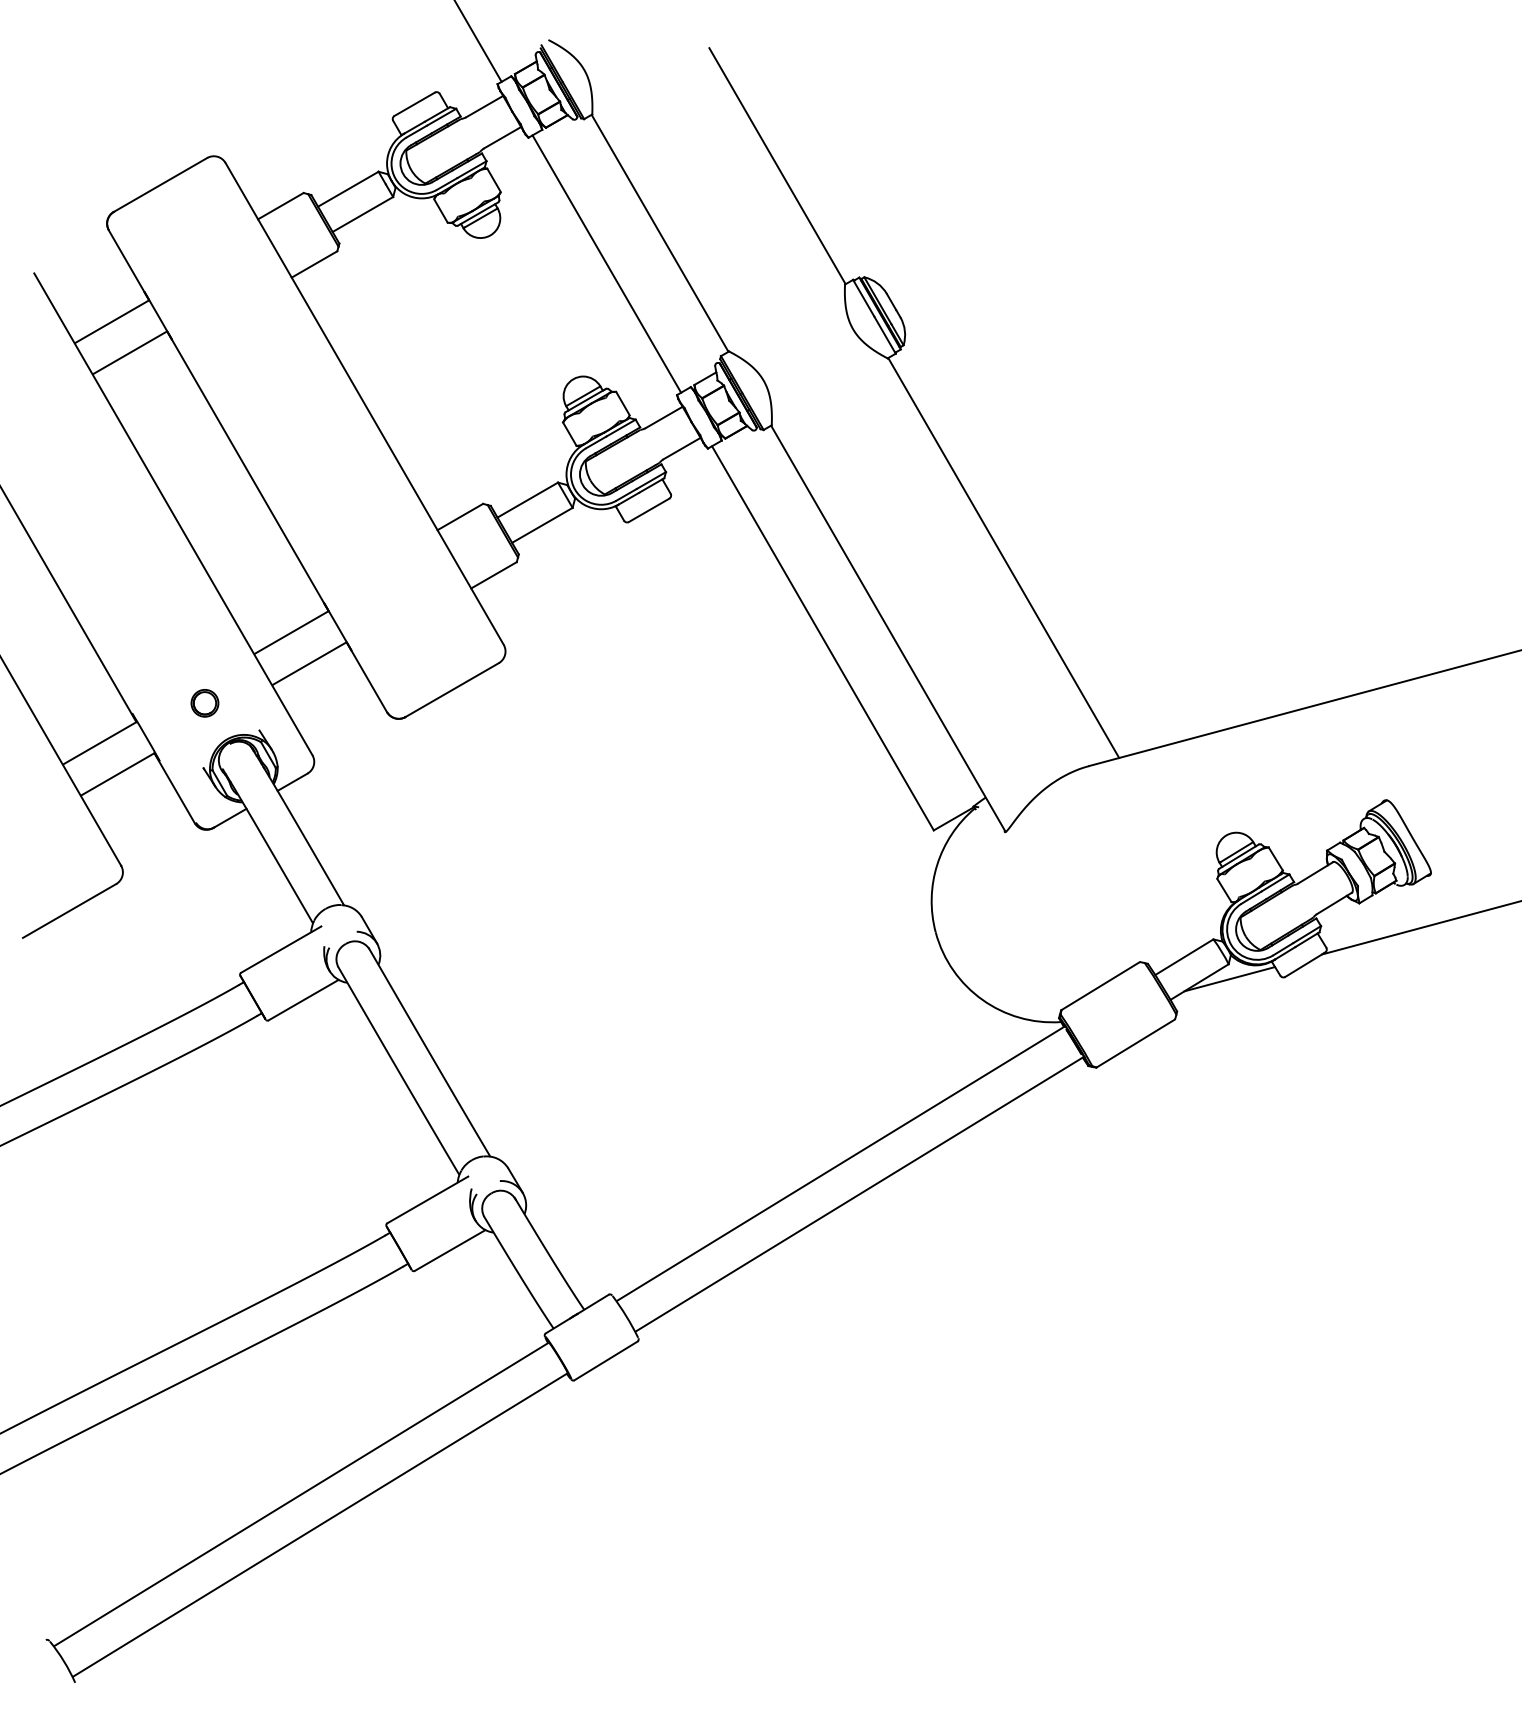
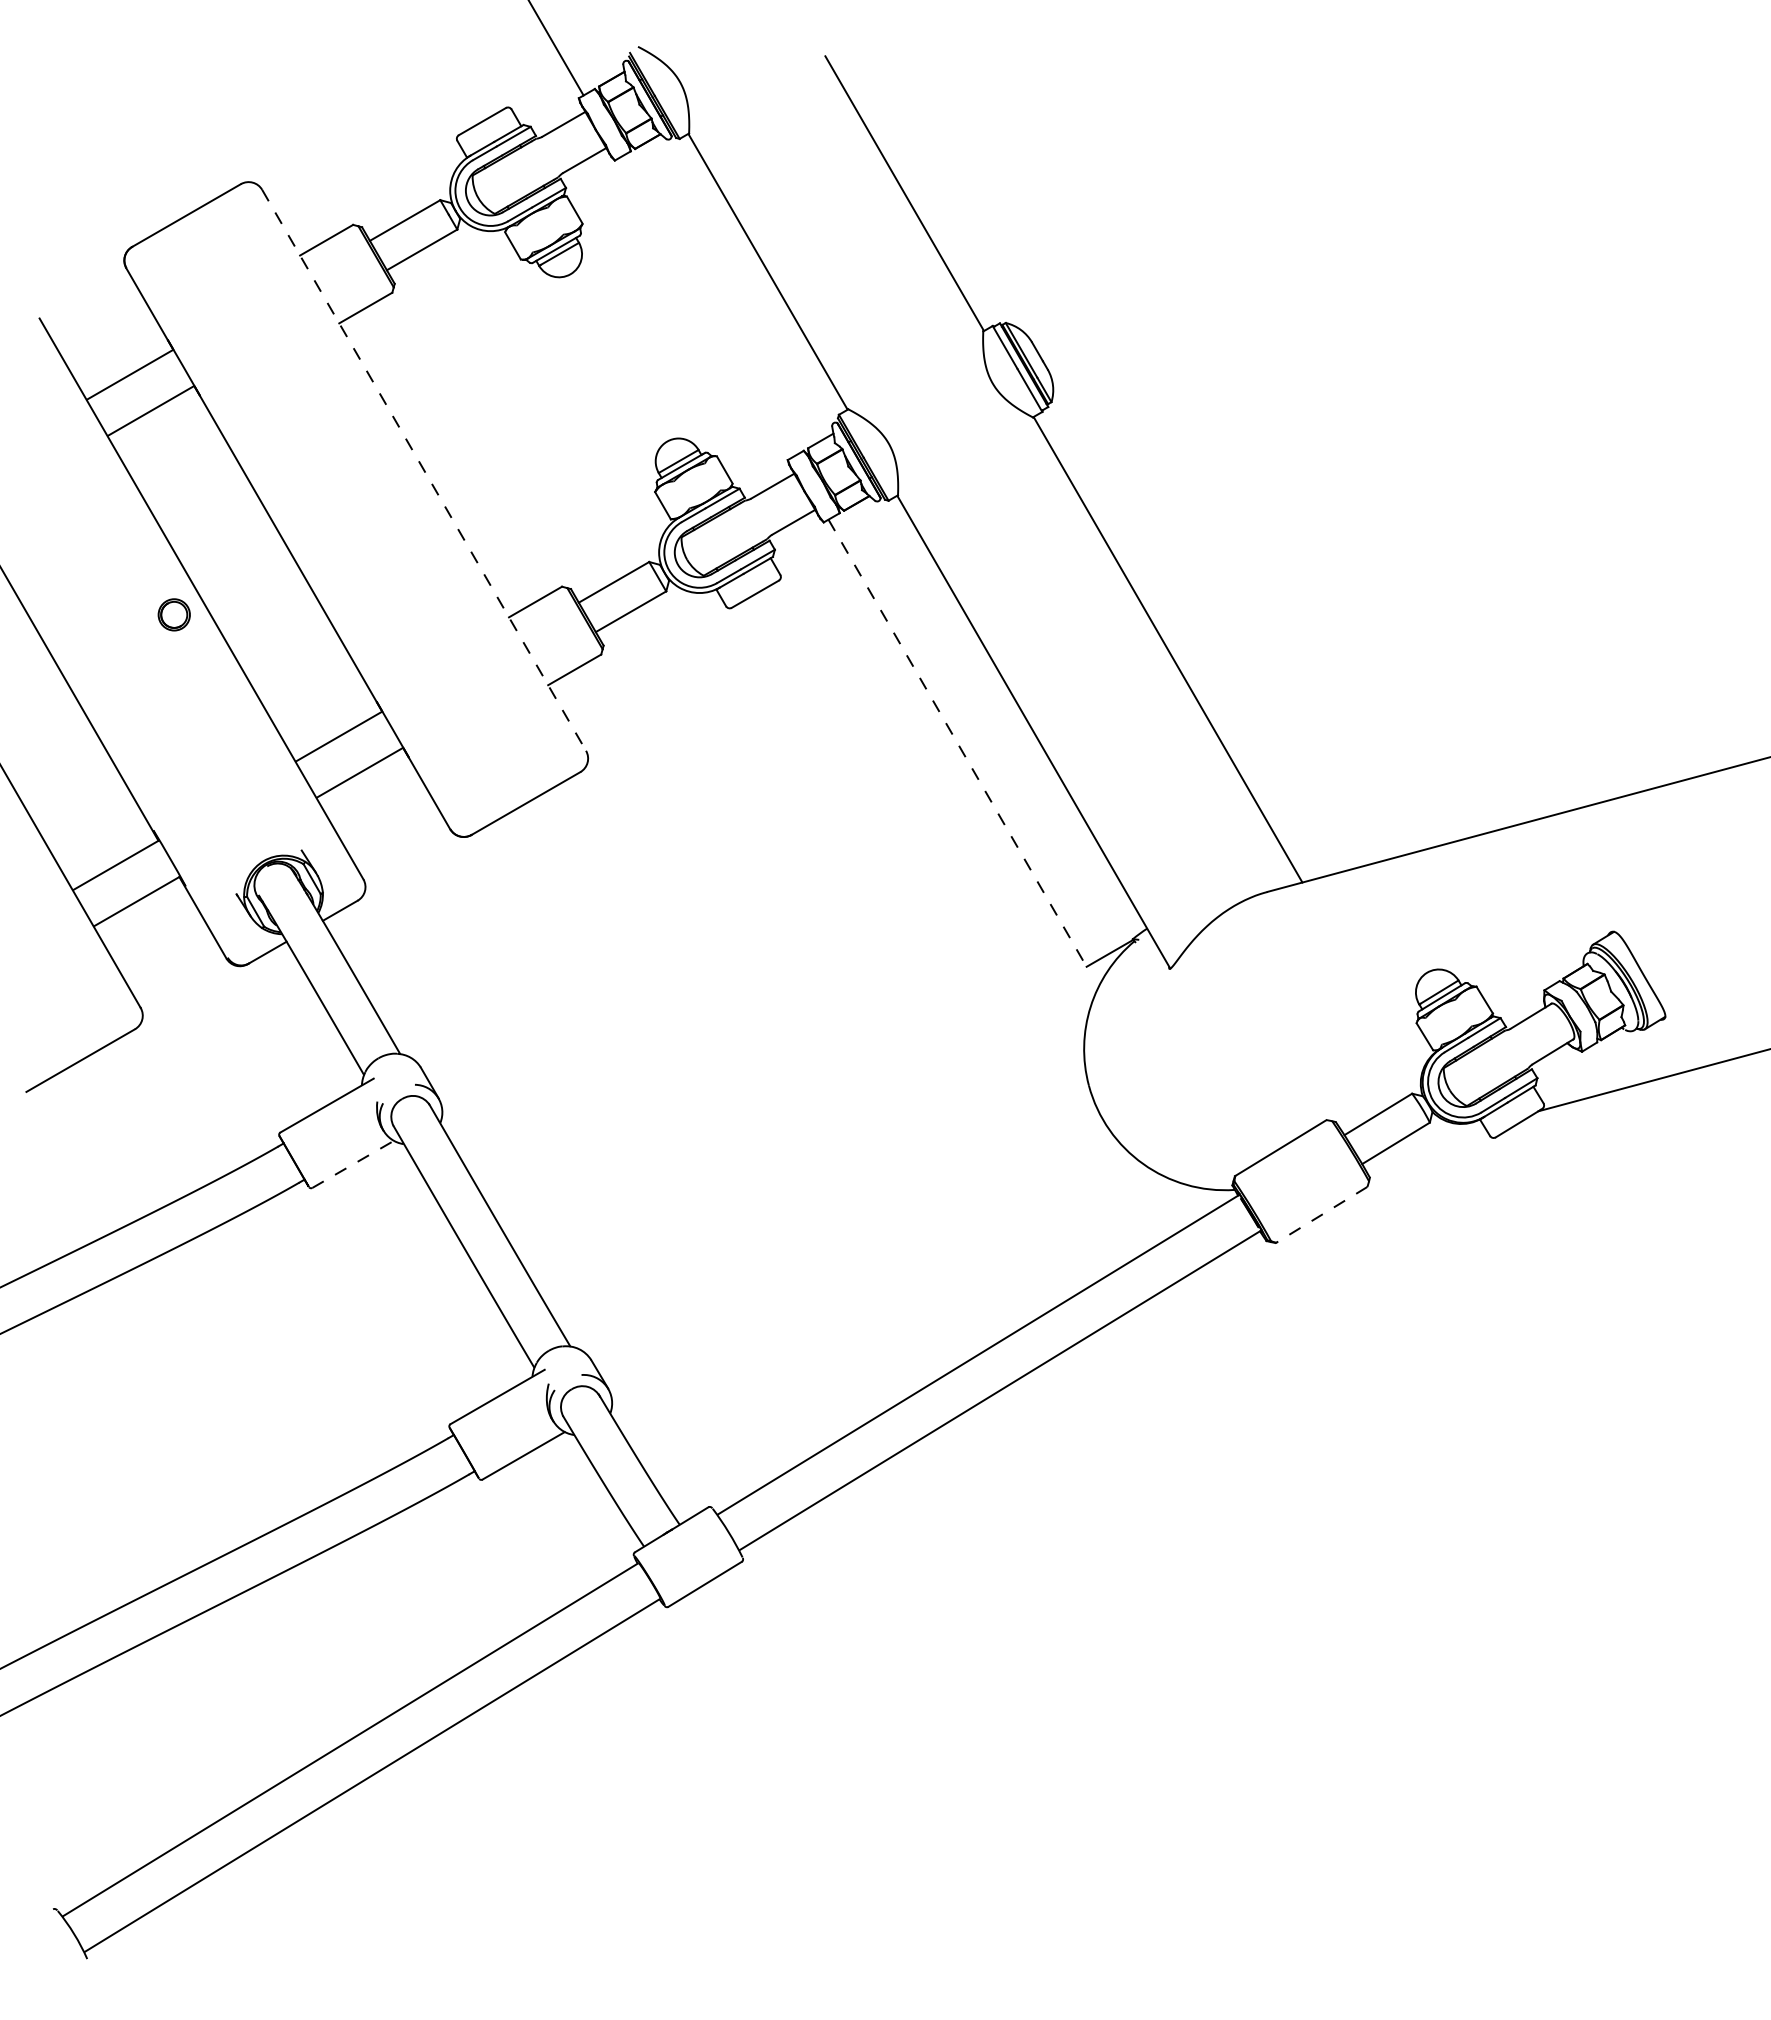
line: (606, 263) -> (705, 307), removed
line: (364, 404) -> (424, 470), solid -> dashed
line: (822, 638) -> (957, 743), solid -> dashed
part: (204, 702) -> (173, 614), moved
line: (1229, 978) -> (1430, 1139), removed
line: (303, 1000) -> (353, 1164), solid -> dashed
line: (1135, 1043) -> (1321, 1214), solid -> dashed

